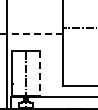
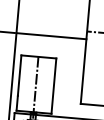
line: (34, 33) -> (50, 35), dashed -> solid
line: (40, 73) -> (53, 86), dashed -> solid

